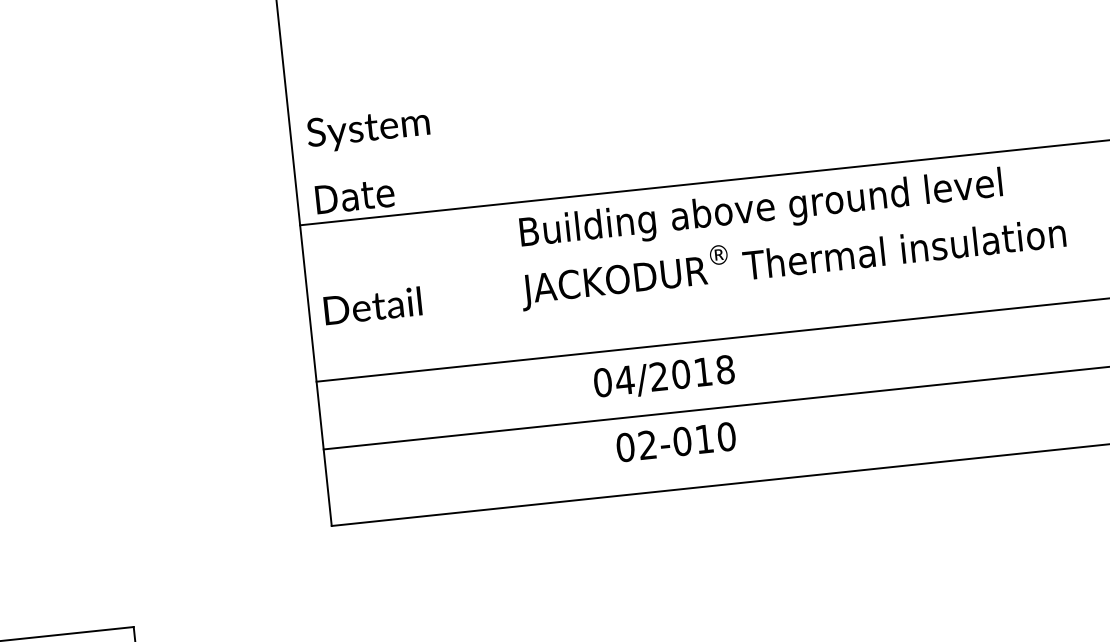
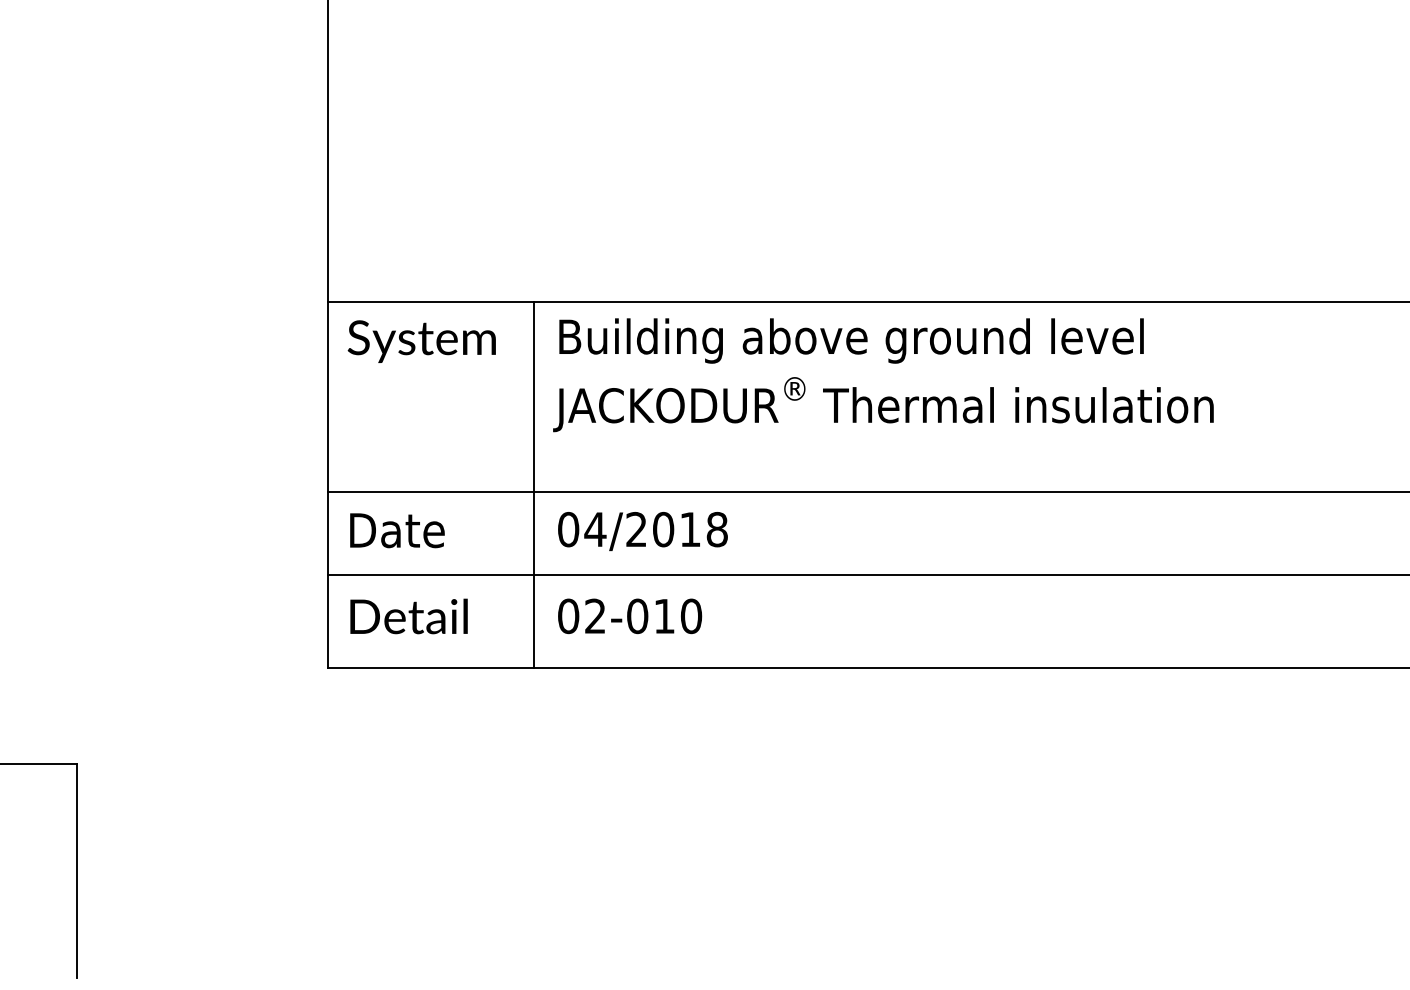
text: (368, 129) -> (421, 341), moved
text: (355, 196) -> (397, 530), moved
text: (790, 236) -> (883, 375), moved
text: (372, 306) -> (408, 616), moved
line: (486, 357) -> (534, 484), added
text: (663, 377) -> (642, 531), moved
text: (676, 442) -> (630, 616), moved

